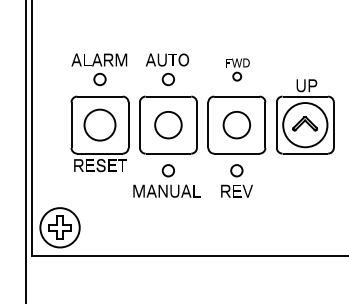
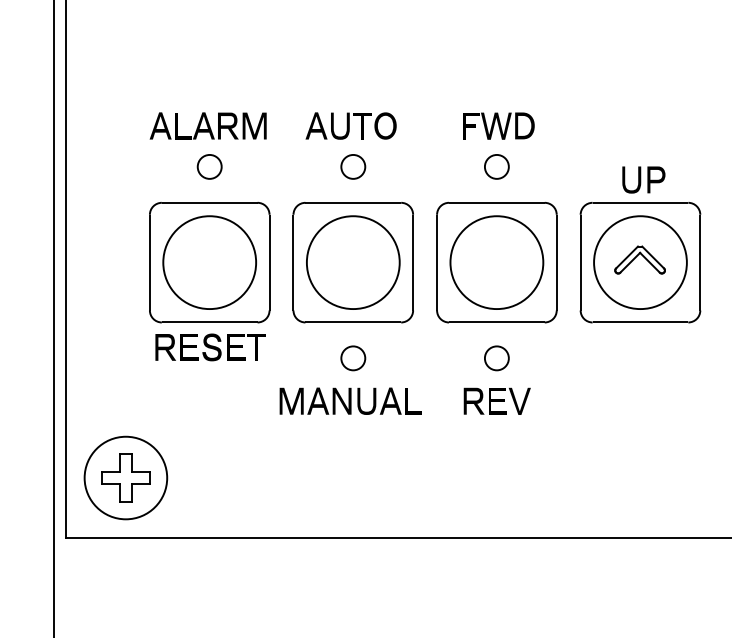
part: (237, 69) -> (498, 145), size x1.43
circle: (99, 125) -> (208, 263), size x1.43
circle: (168, 125) -> (353, 263), size x1.67
circle: (236, 125) -> (496, 263), size x1.67

